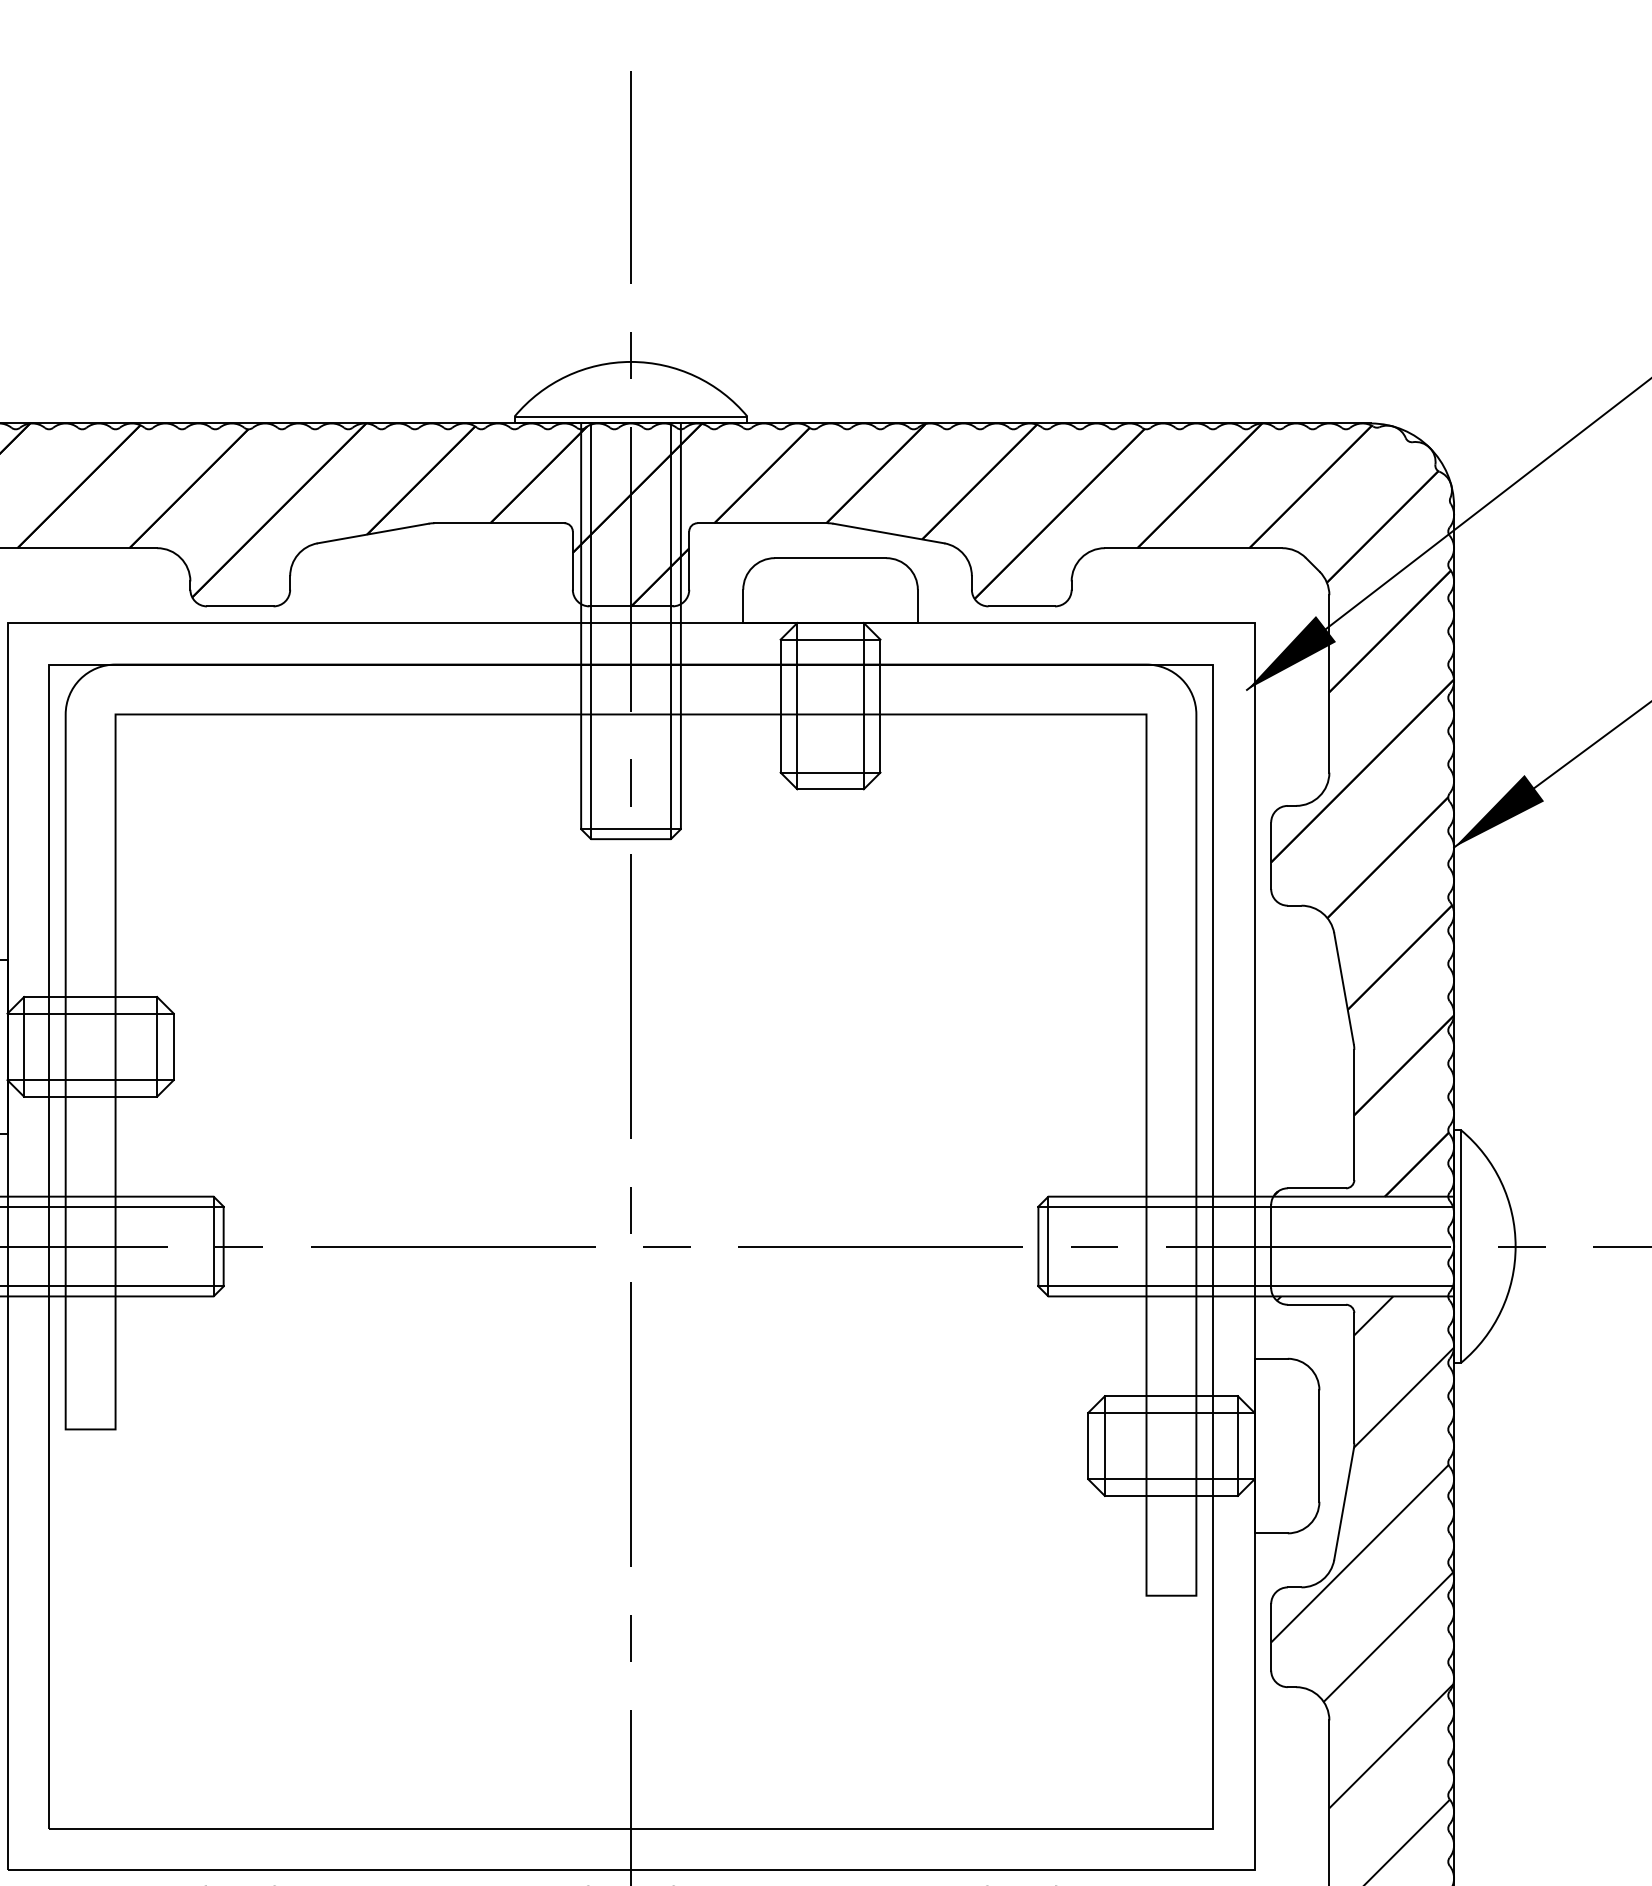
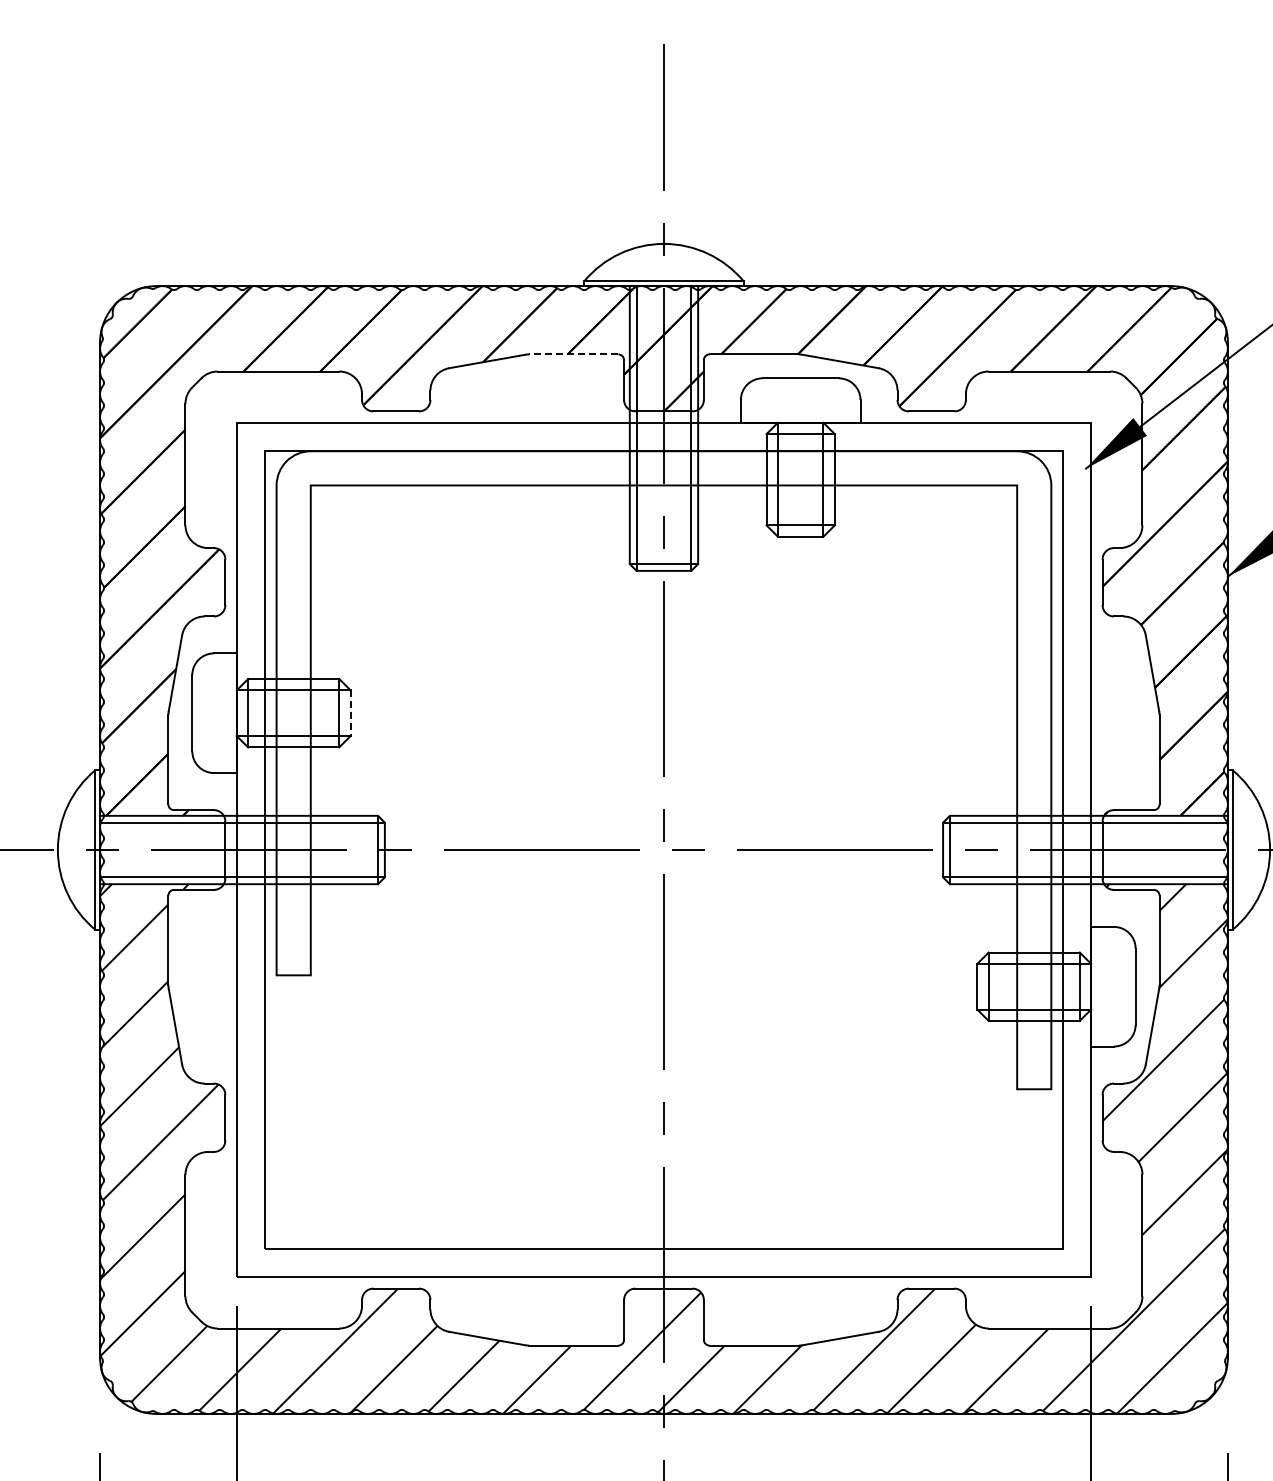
line: (498, 523) -> (573, 354), solid -> dashed
line: (173, 1047) -> (350, 713), solid -> dashed

